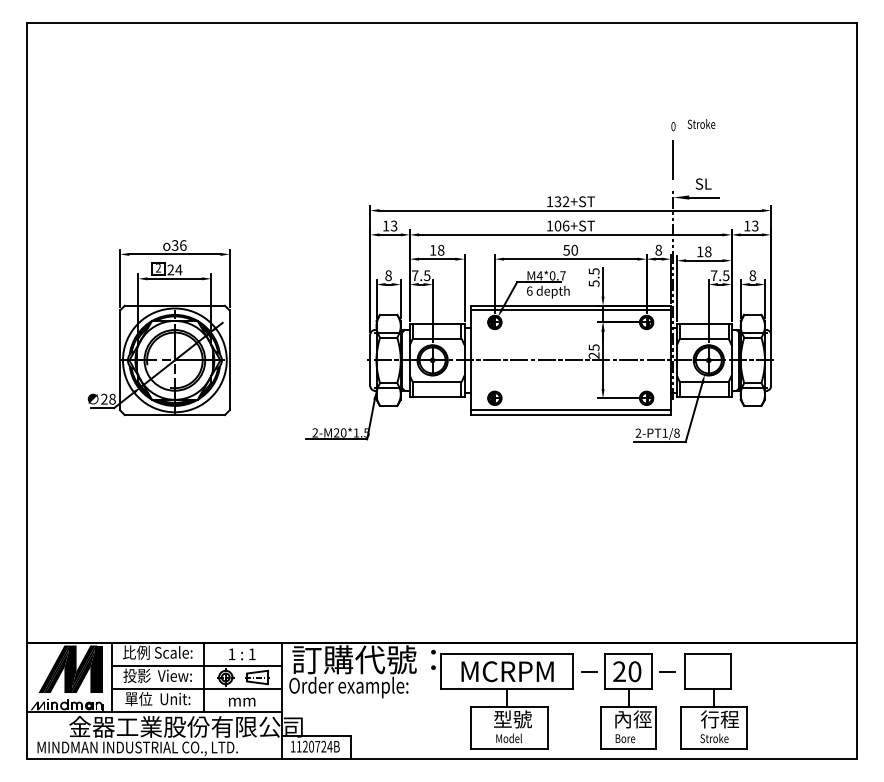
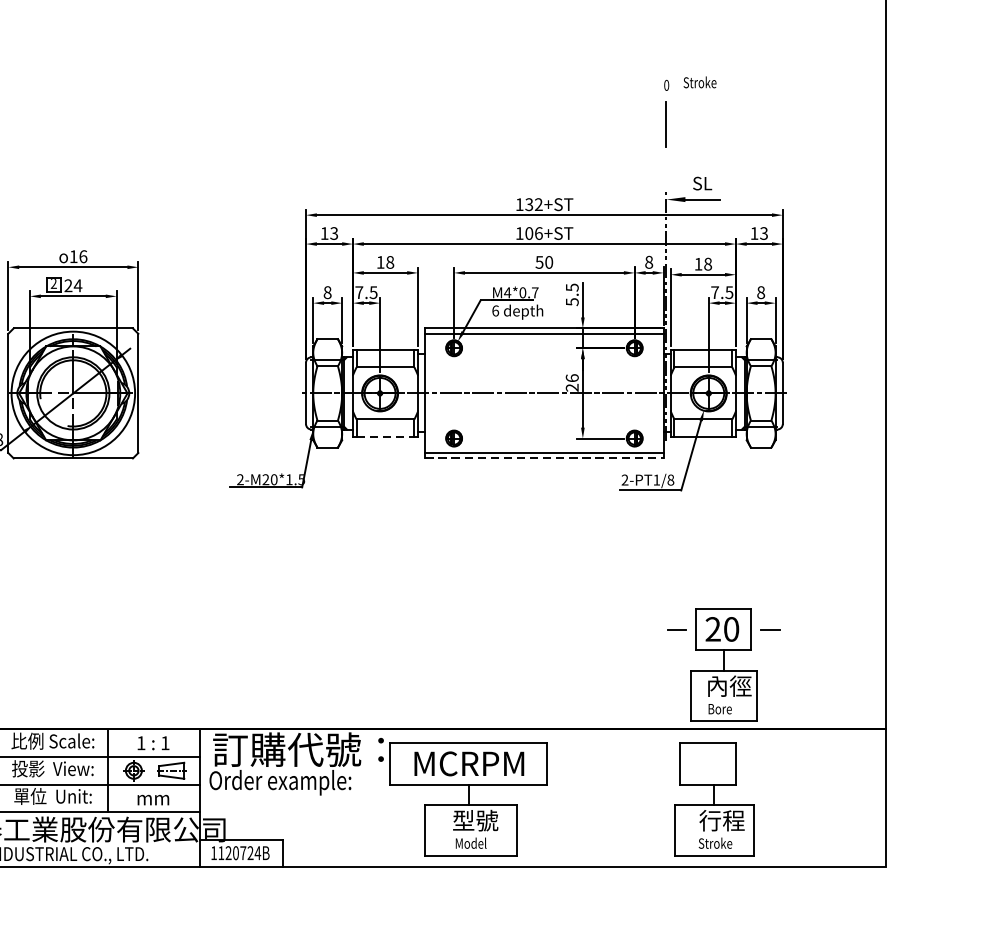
part: (673, 149) -> (666, 112), moved
text: (174, 245) -> (72, 256), 36 -> 16
text: (593, 347) -> (571, 378), 25 -> 26
line: (437, 396) -> (385, 436), solid -> dashed
line: (571, 415) -> (545, 458), solid -> dashed
part: (628, 701) -> (723, 664), moved

